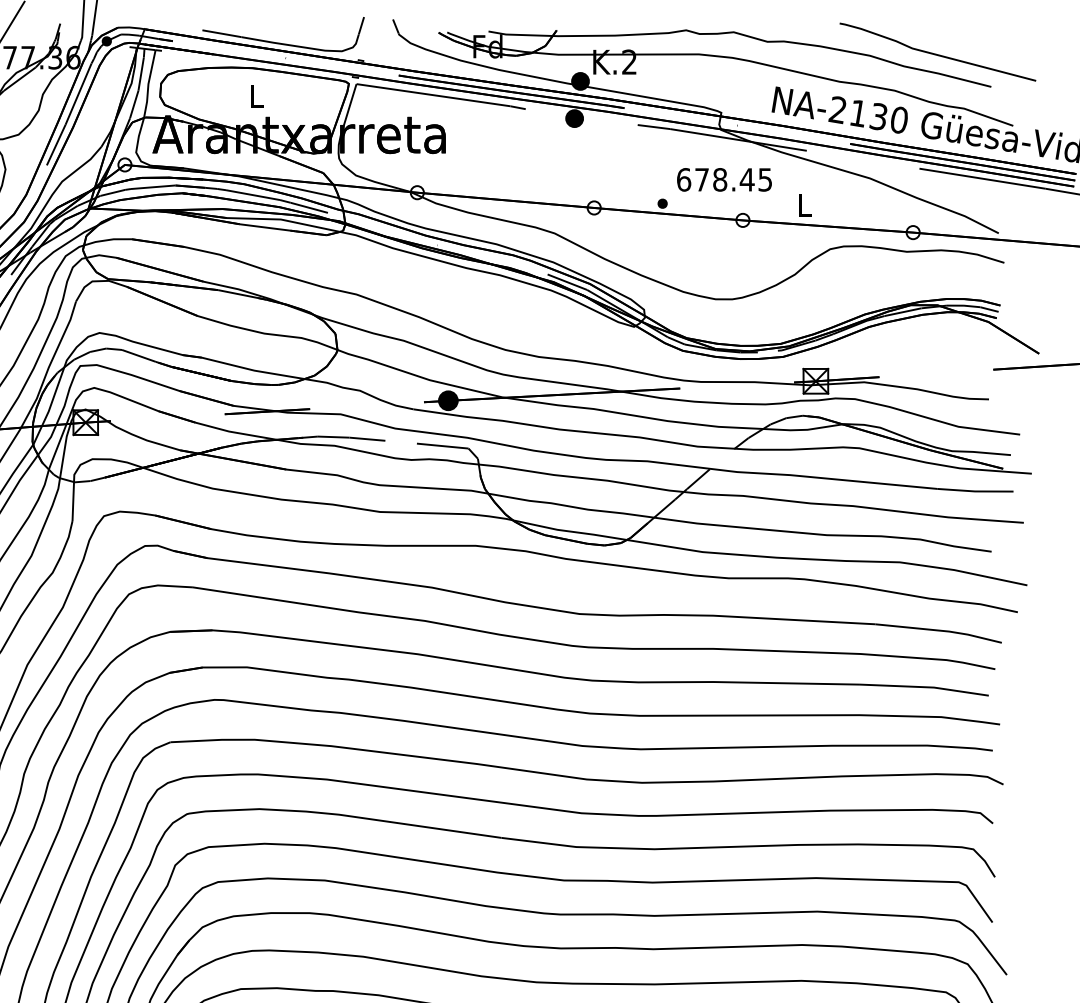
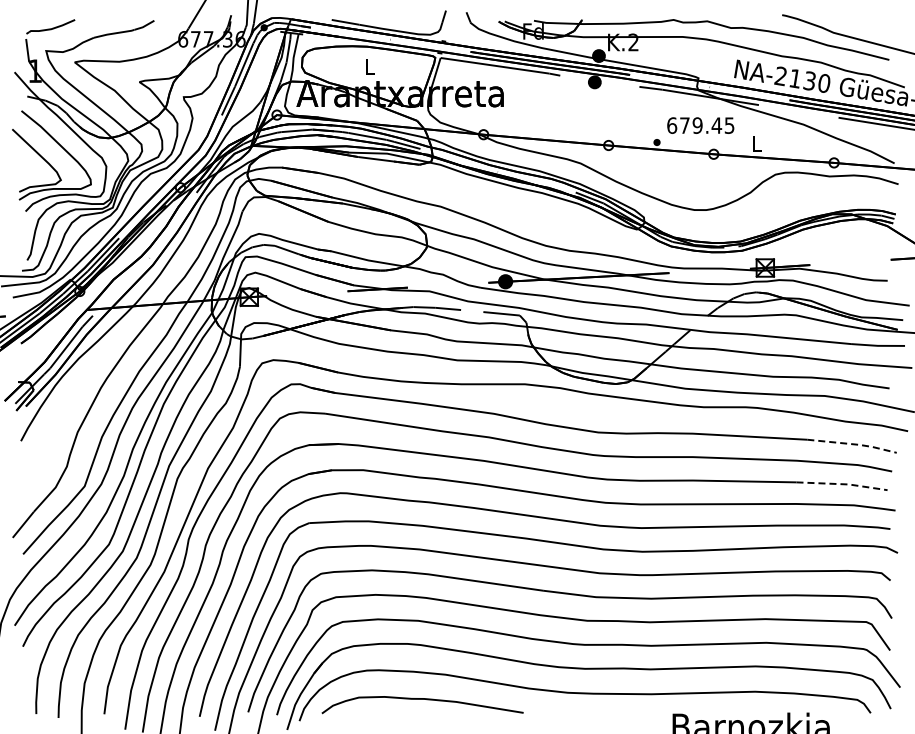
text: (719, 179) -> (697, 125), 678.45 -> 679.45
line: (940, 631) -> (853, 444), solid -> dashed
line: (926, 687) -> (843, 484), solid -> dashed

